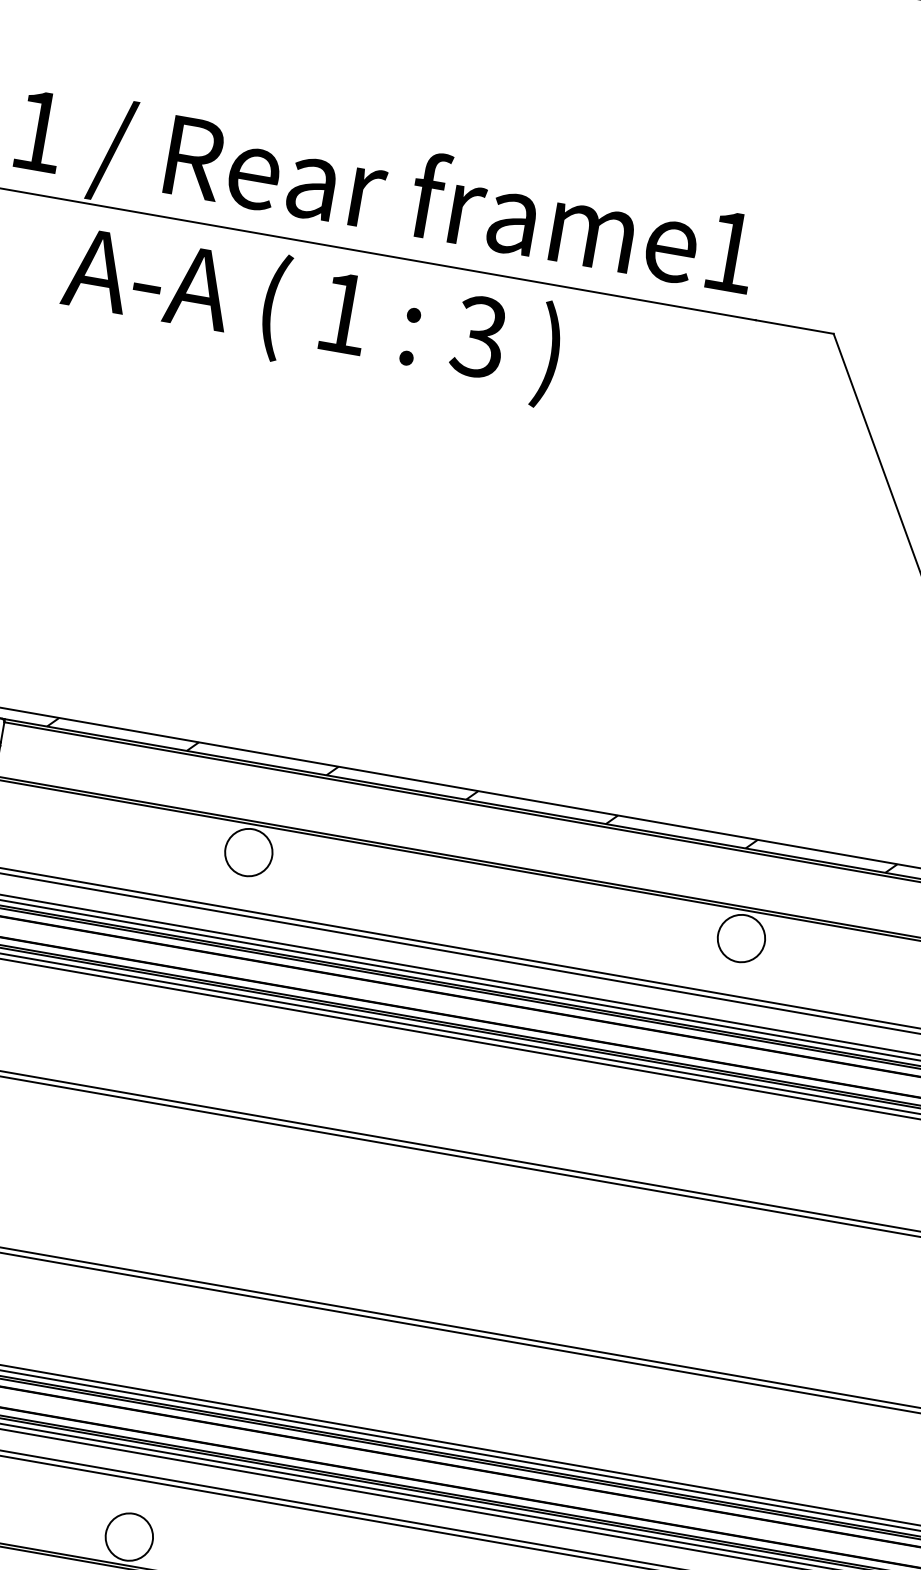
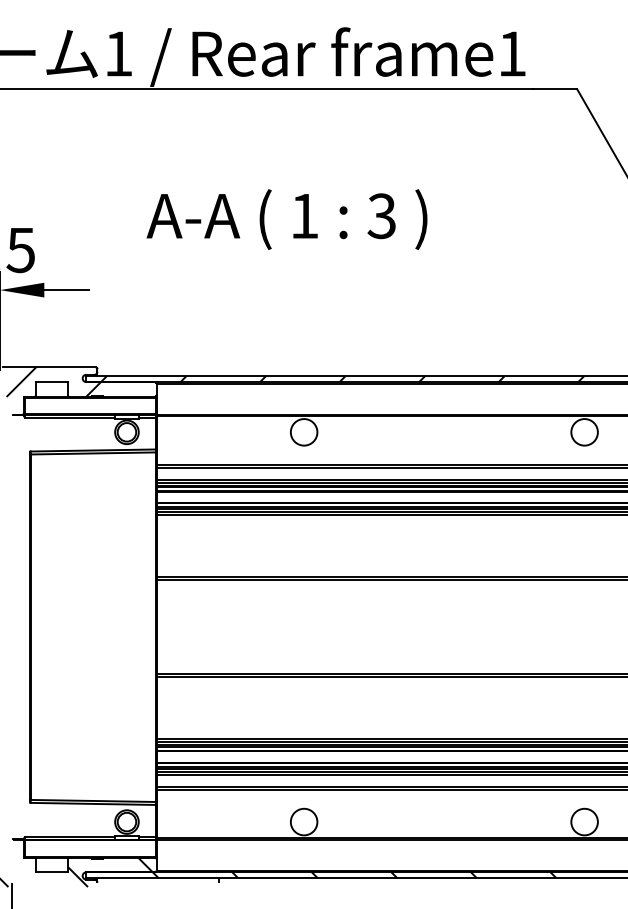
text: (311, 313) -> (286, 219), moved

